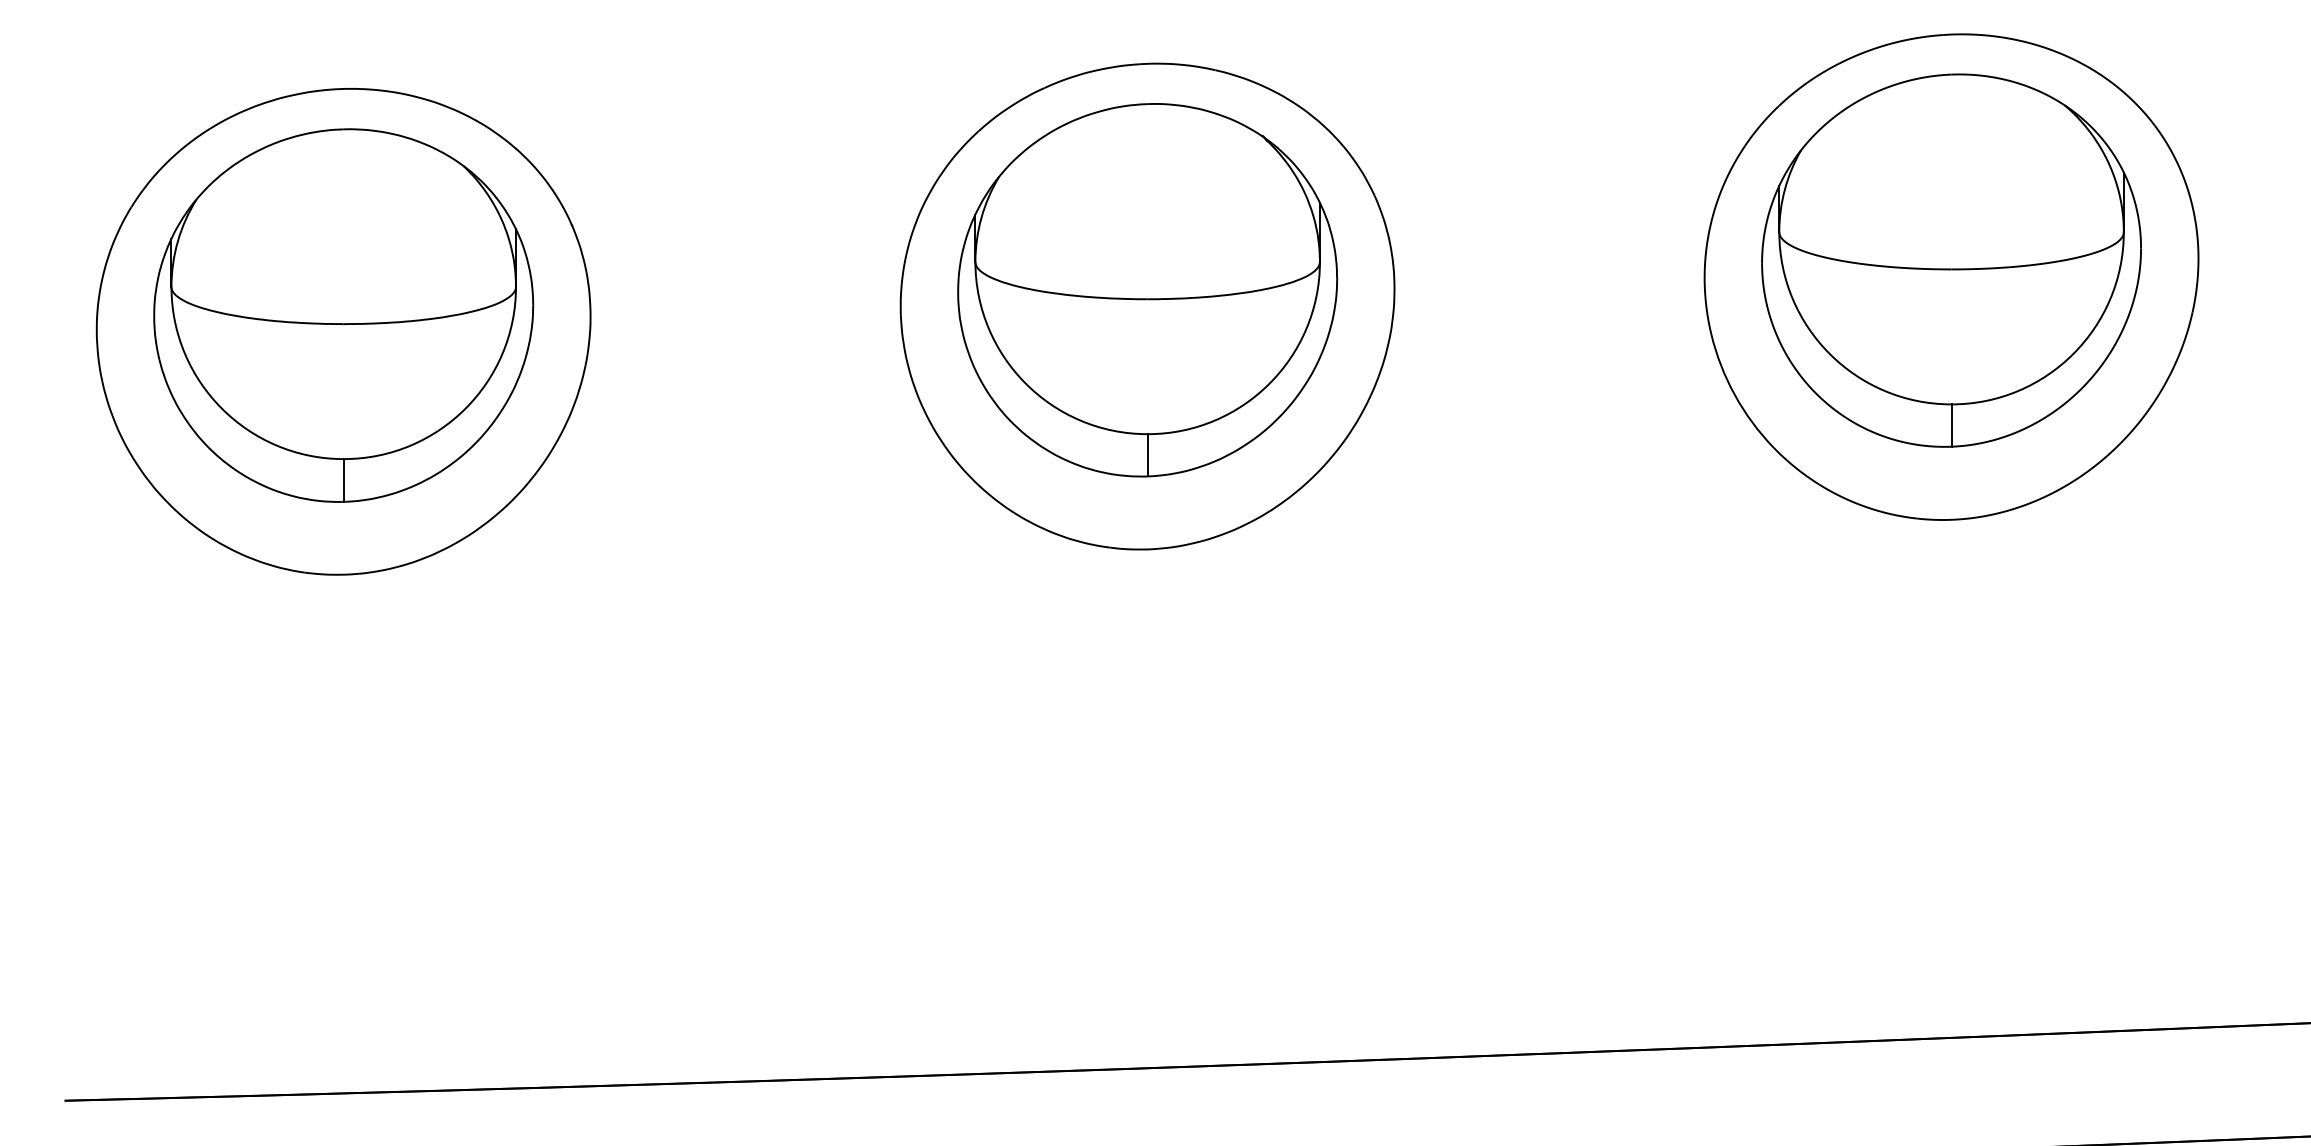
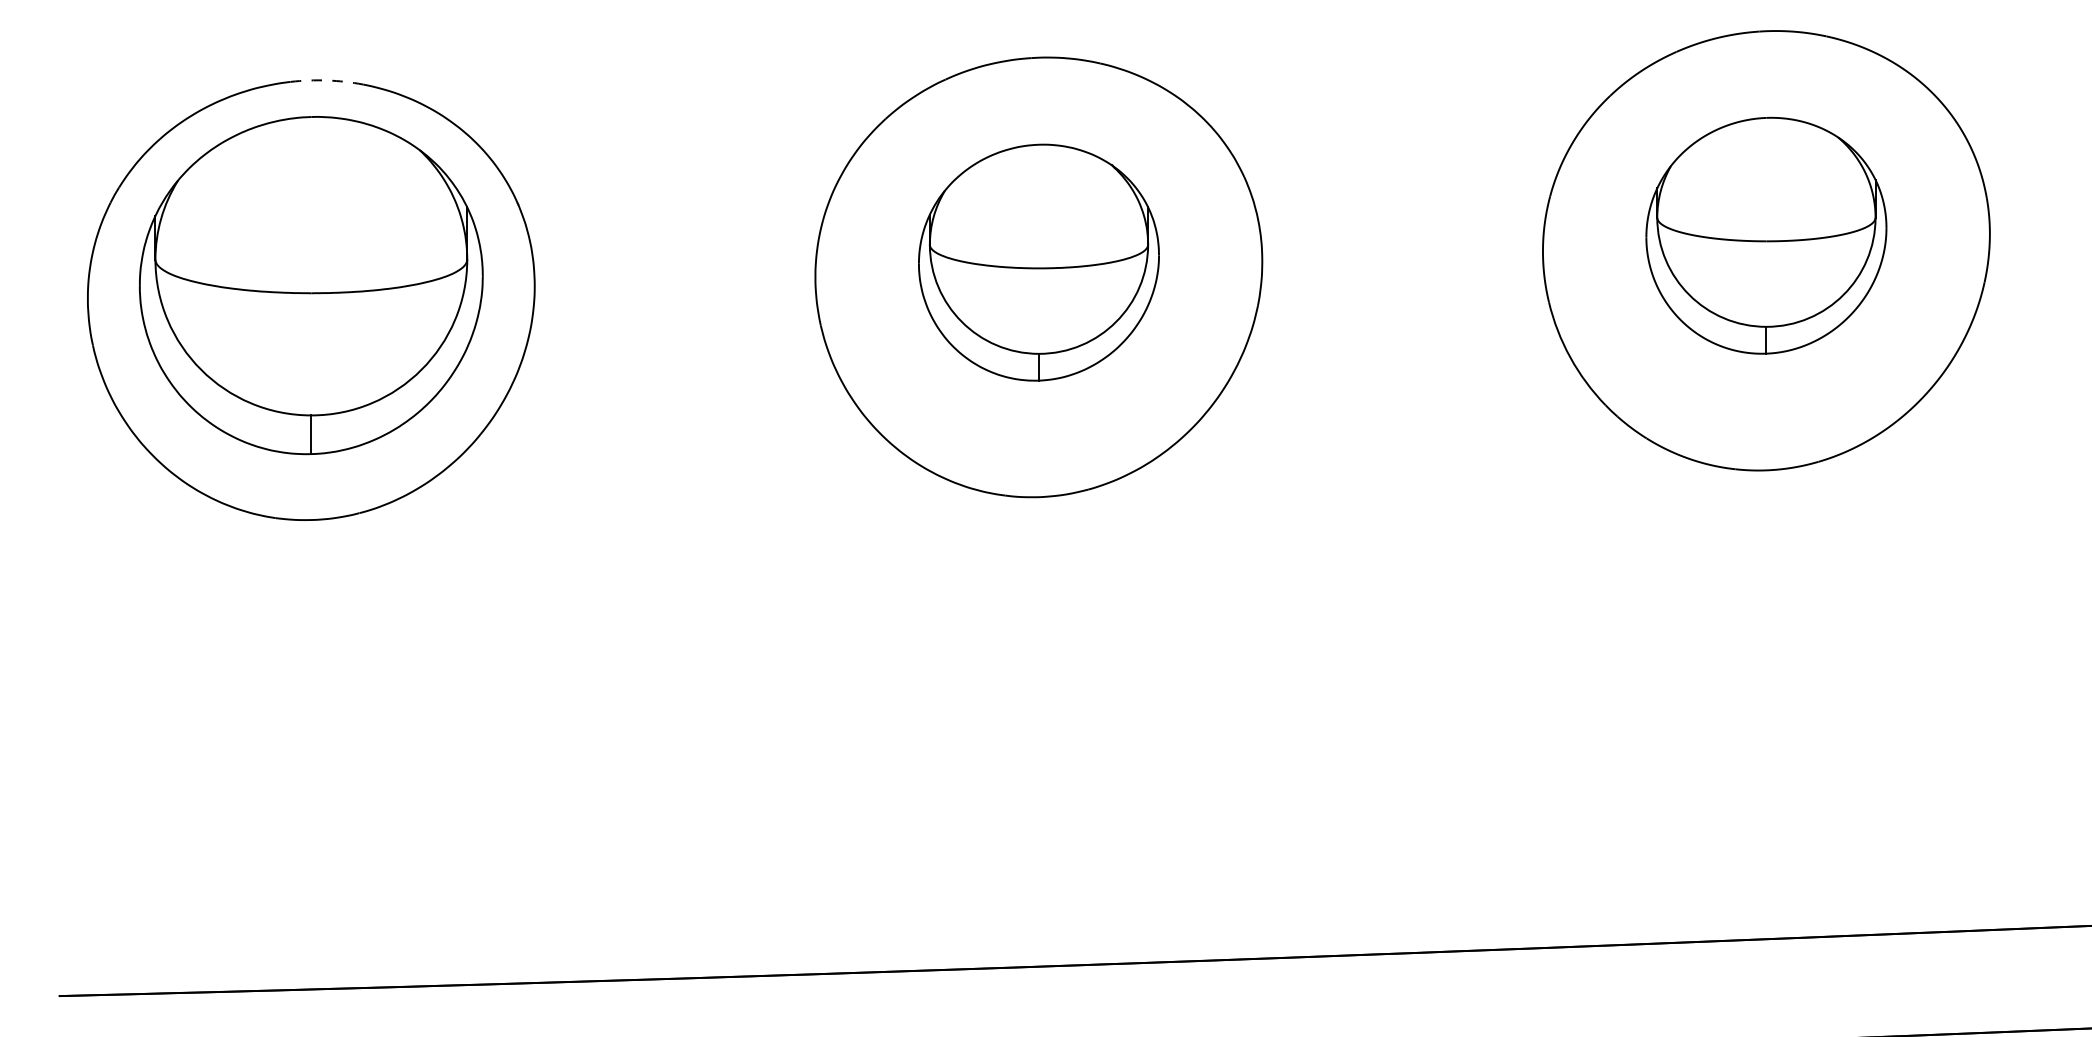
arc: (361, 89) -> (327, 80), solid -> dashed
part: (1951, 260) -> (1766, 235), size x0.7
part: (1147, 290) -> (1038, 262), size x0.7

